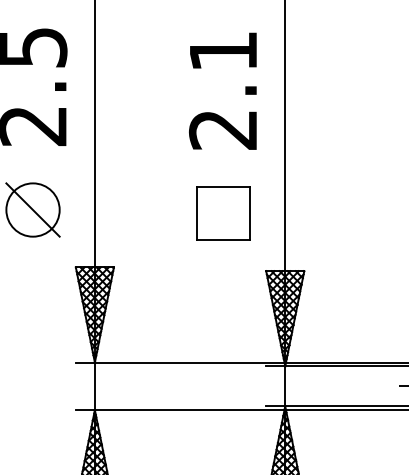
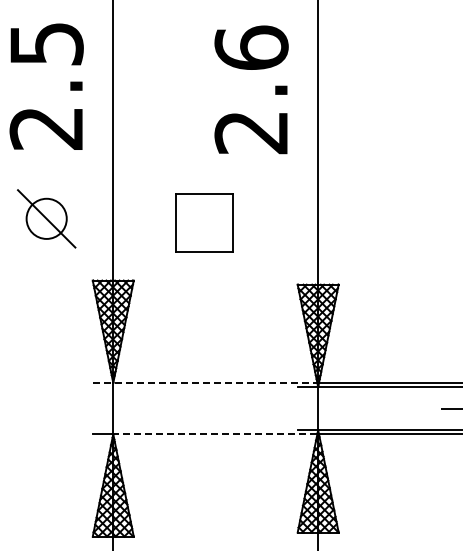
text: (223, 50) -> (251, 47), 2.1 -> 2.6
circle: (32, 209) -> (46, 218), size x0.7
part: (223, 213) -> (204, 222), moved
line: (180, 362) -> (205, 383), solid -> dashed
line: (188, 410) -> (214, 434), solid -> dashed

